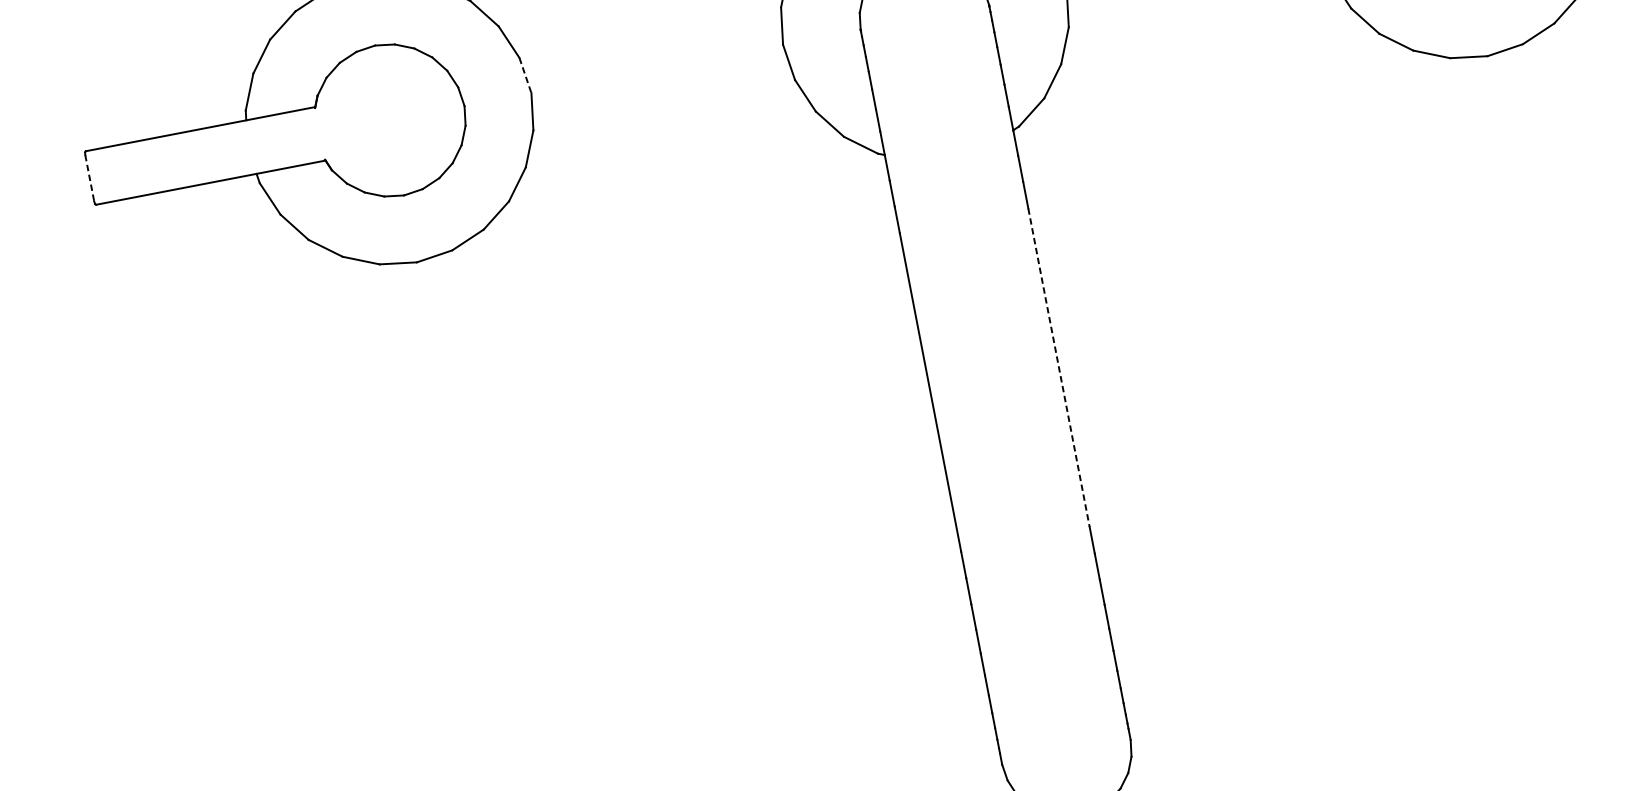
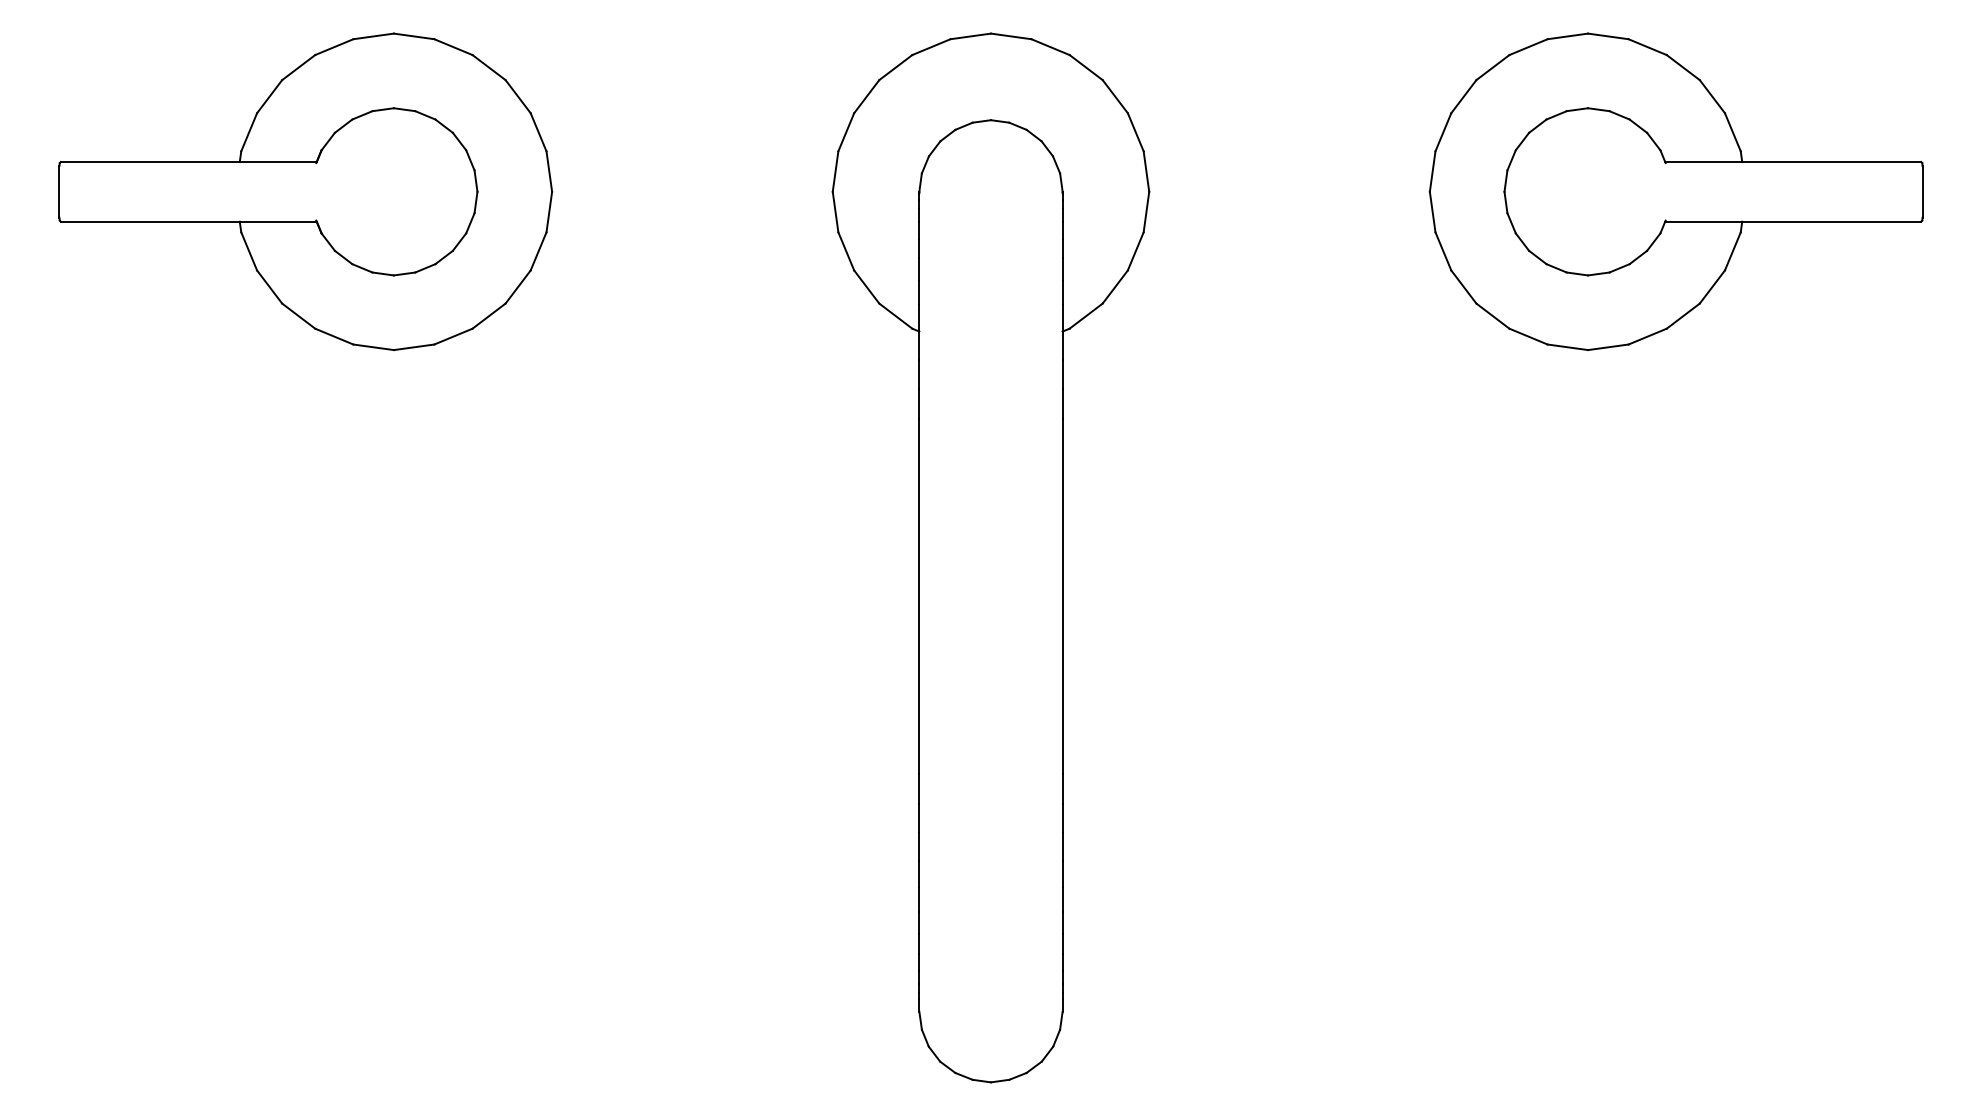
line: (525, 76) -> (549, 172), dashed -> solid
line: (89, 177) -> (59, 191), dashed -> solid
line: (1058, 367) -> (1062, 596), dashed -> solid

